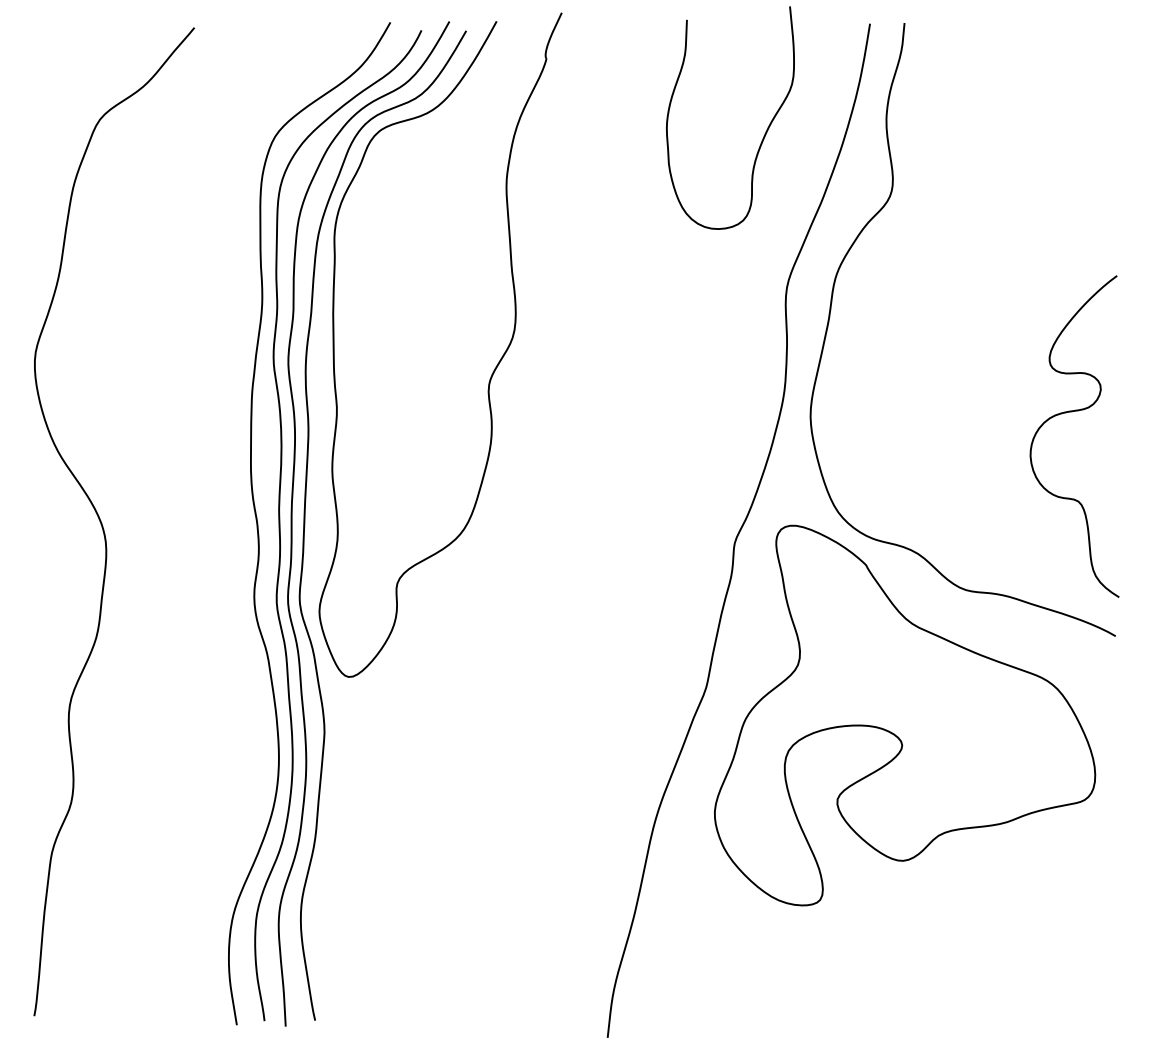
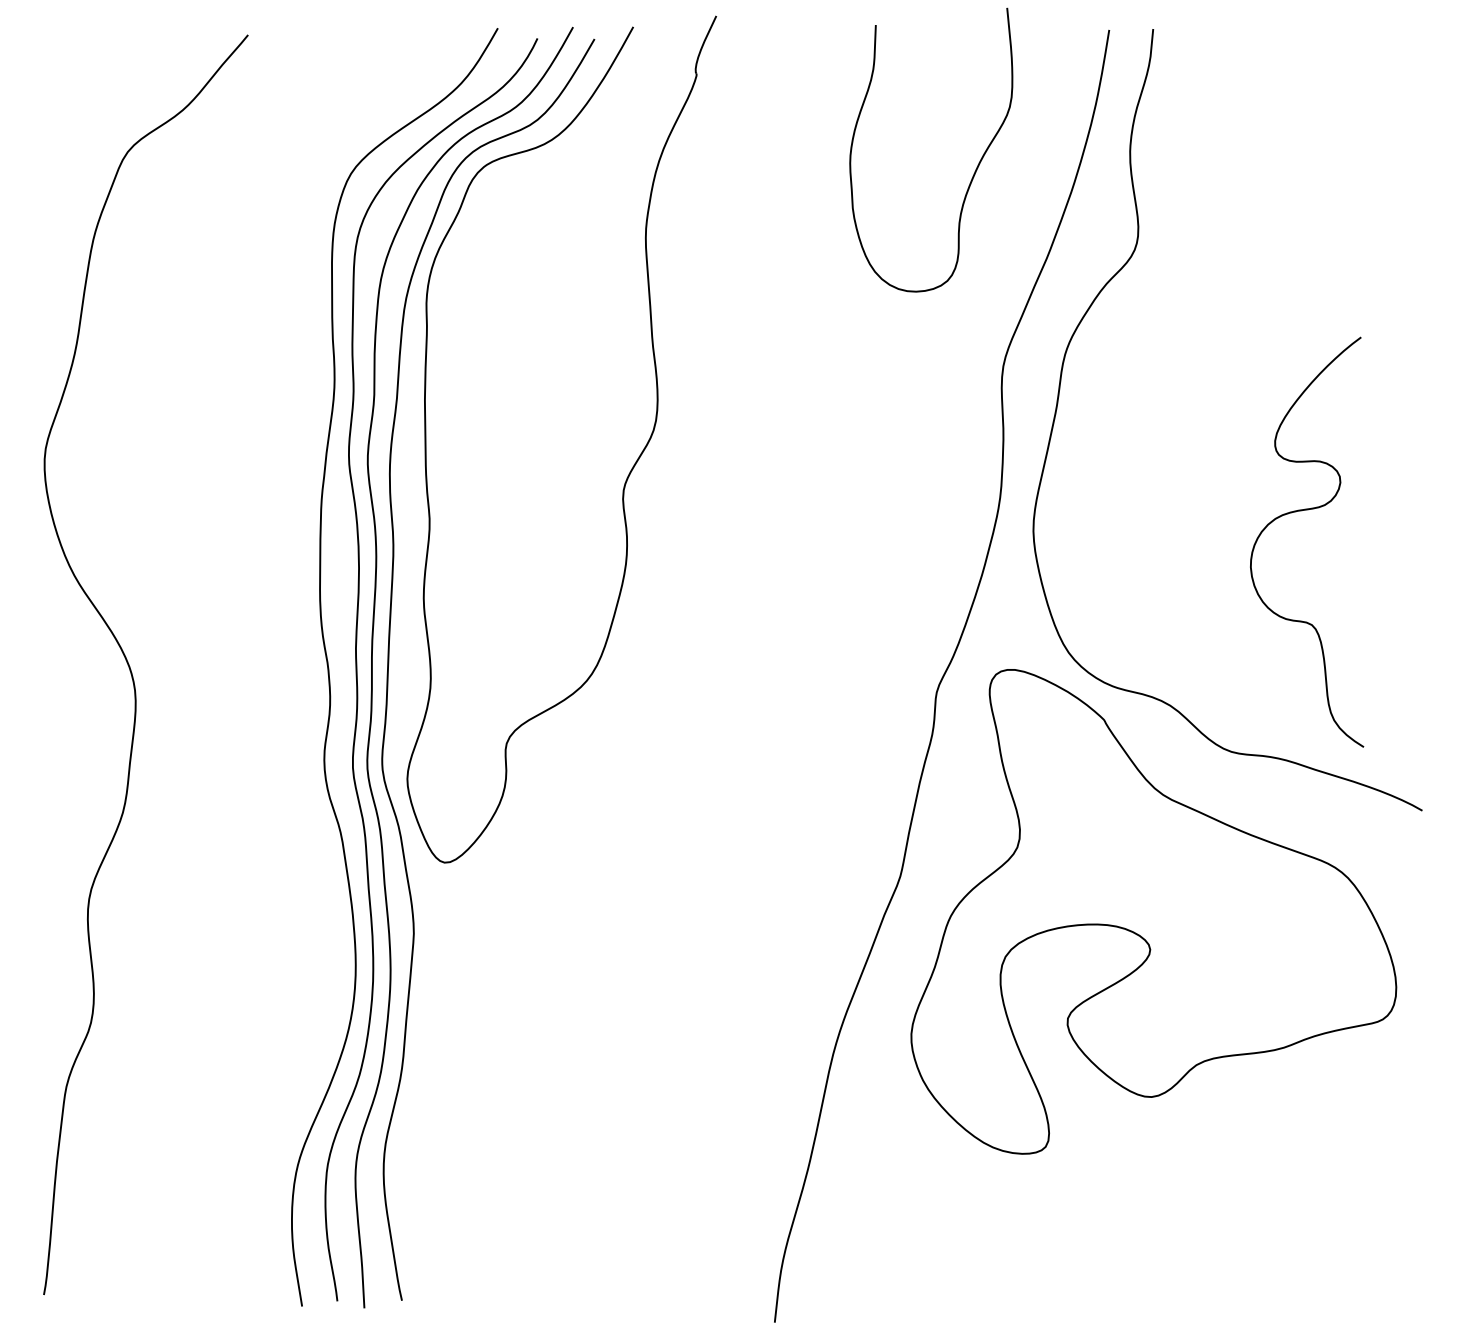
curve: (1070, 412) -> (1301, 511), moved

